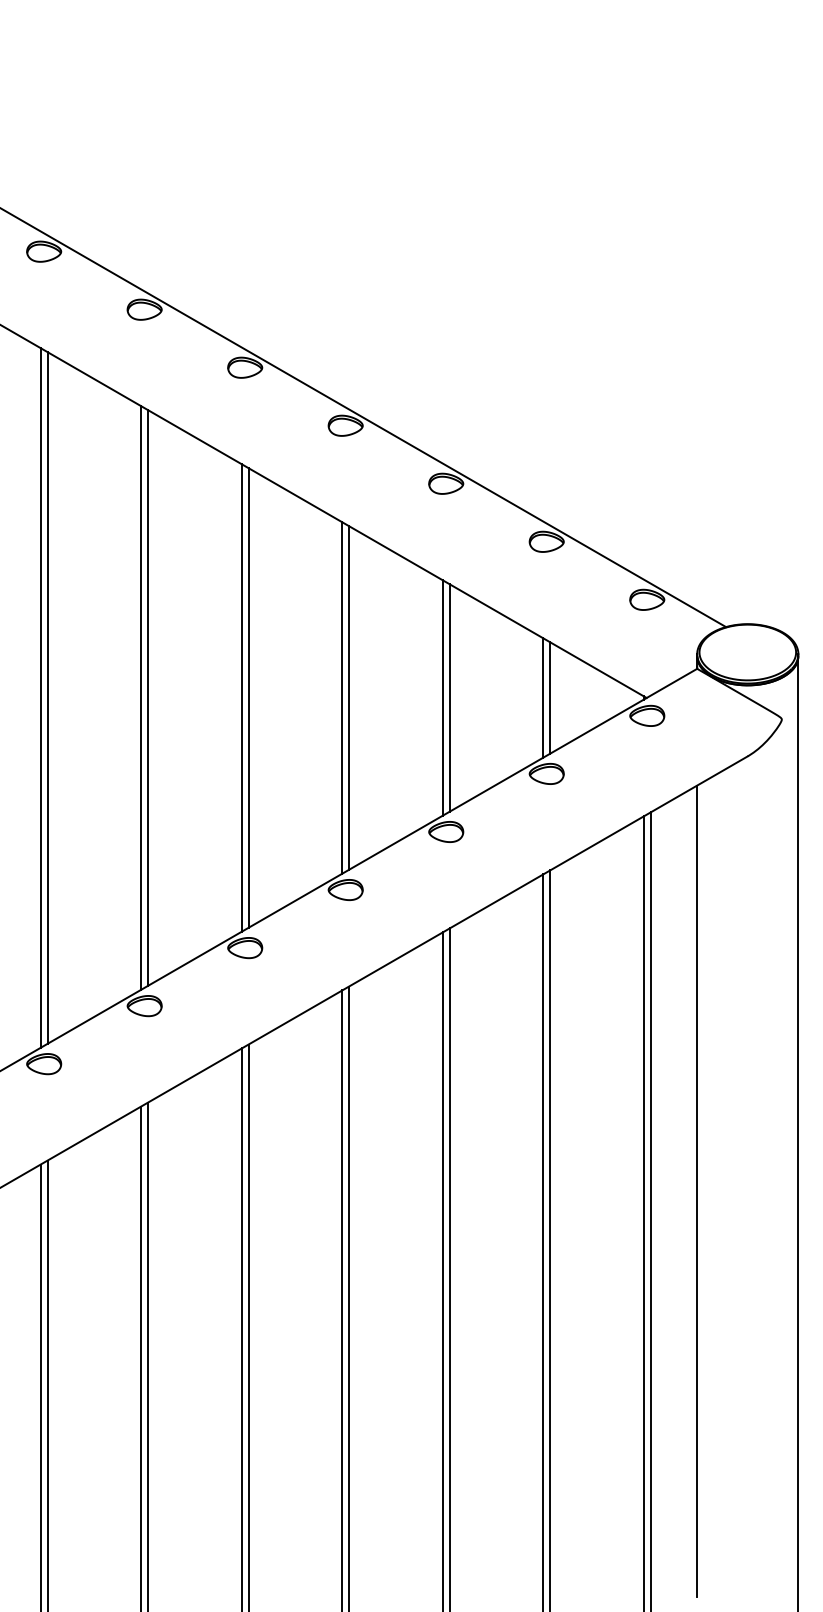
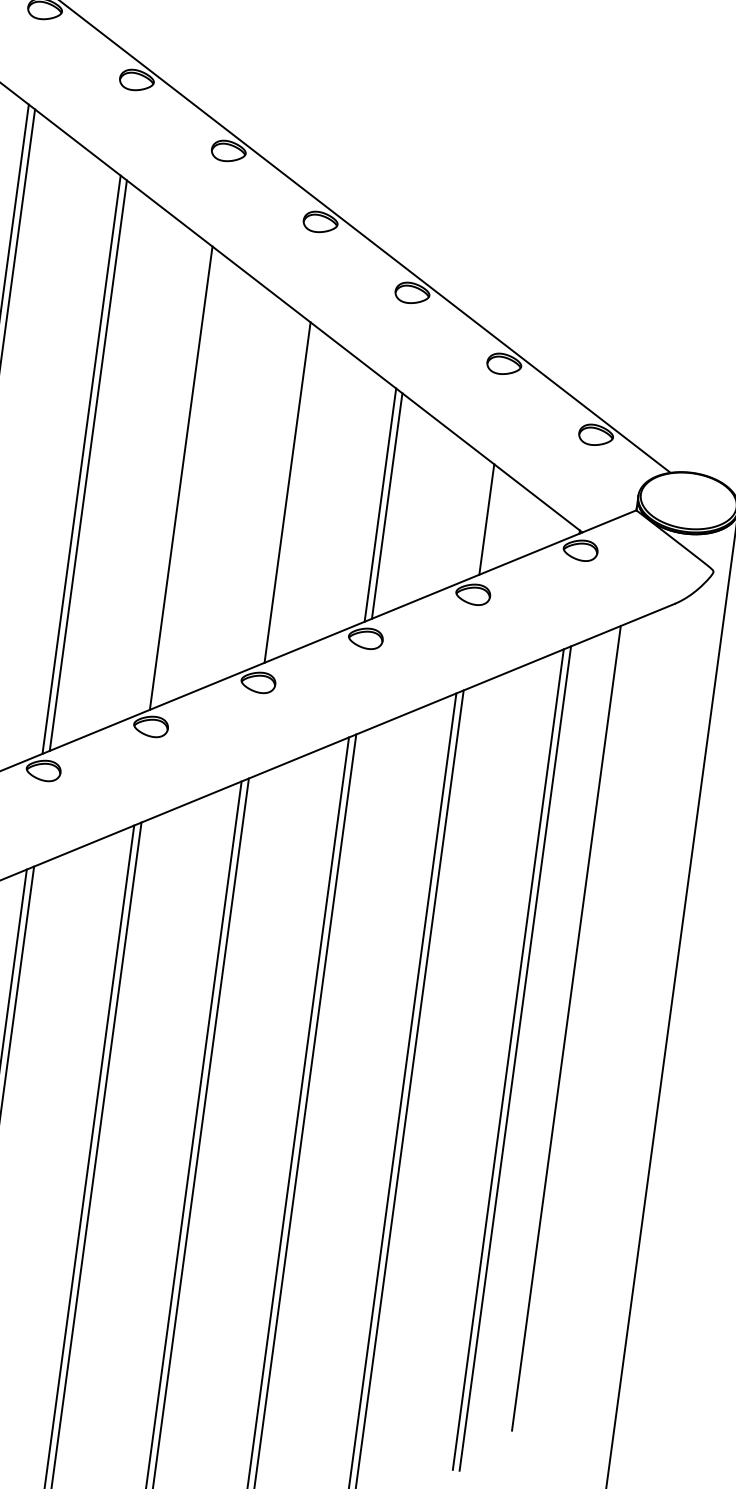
line: (248, 697) -> (187, 478), removed
line: (342, 697) -> (281, 491), removed
line: (543, 697) -> (480, 518), removed

